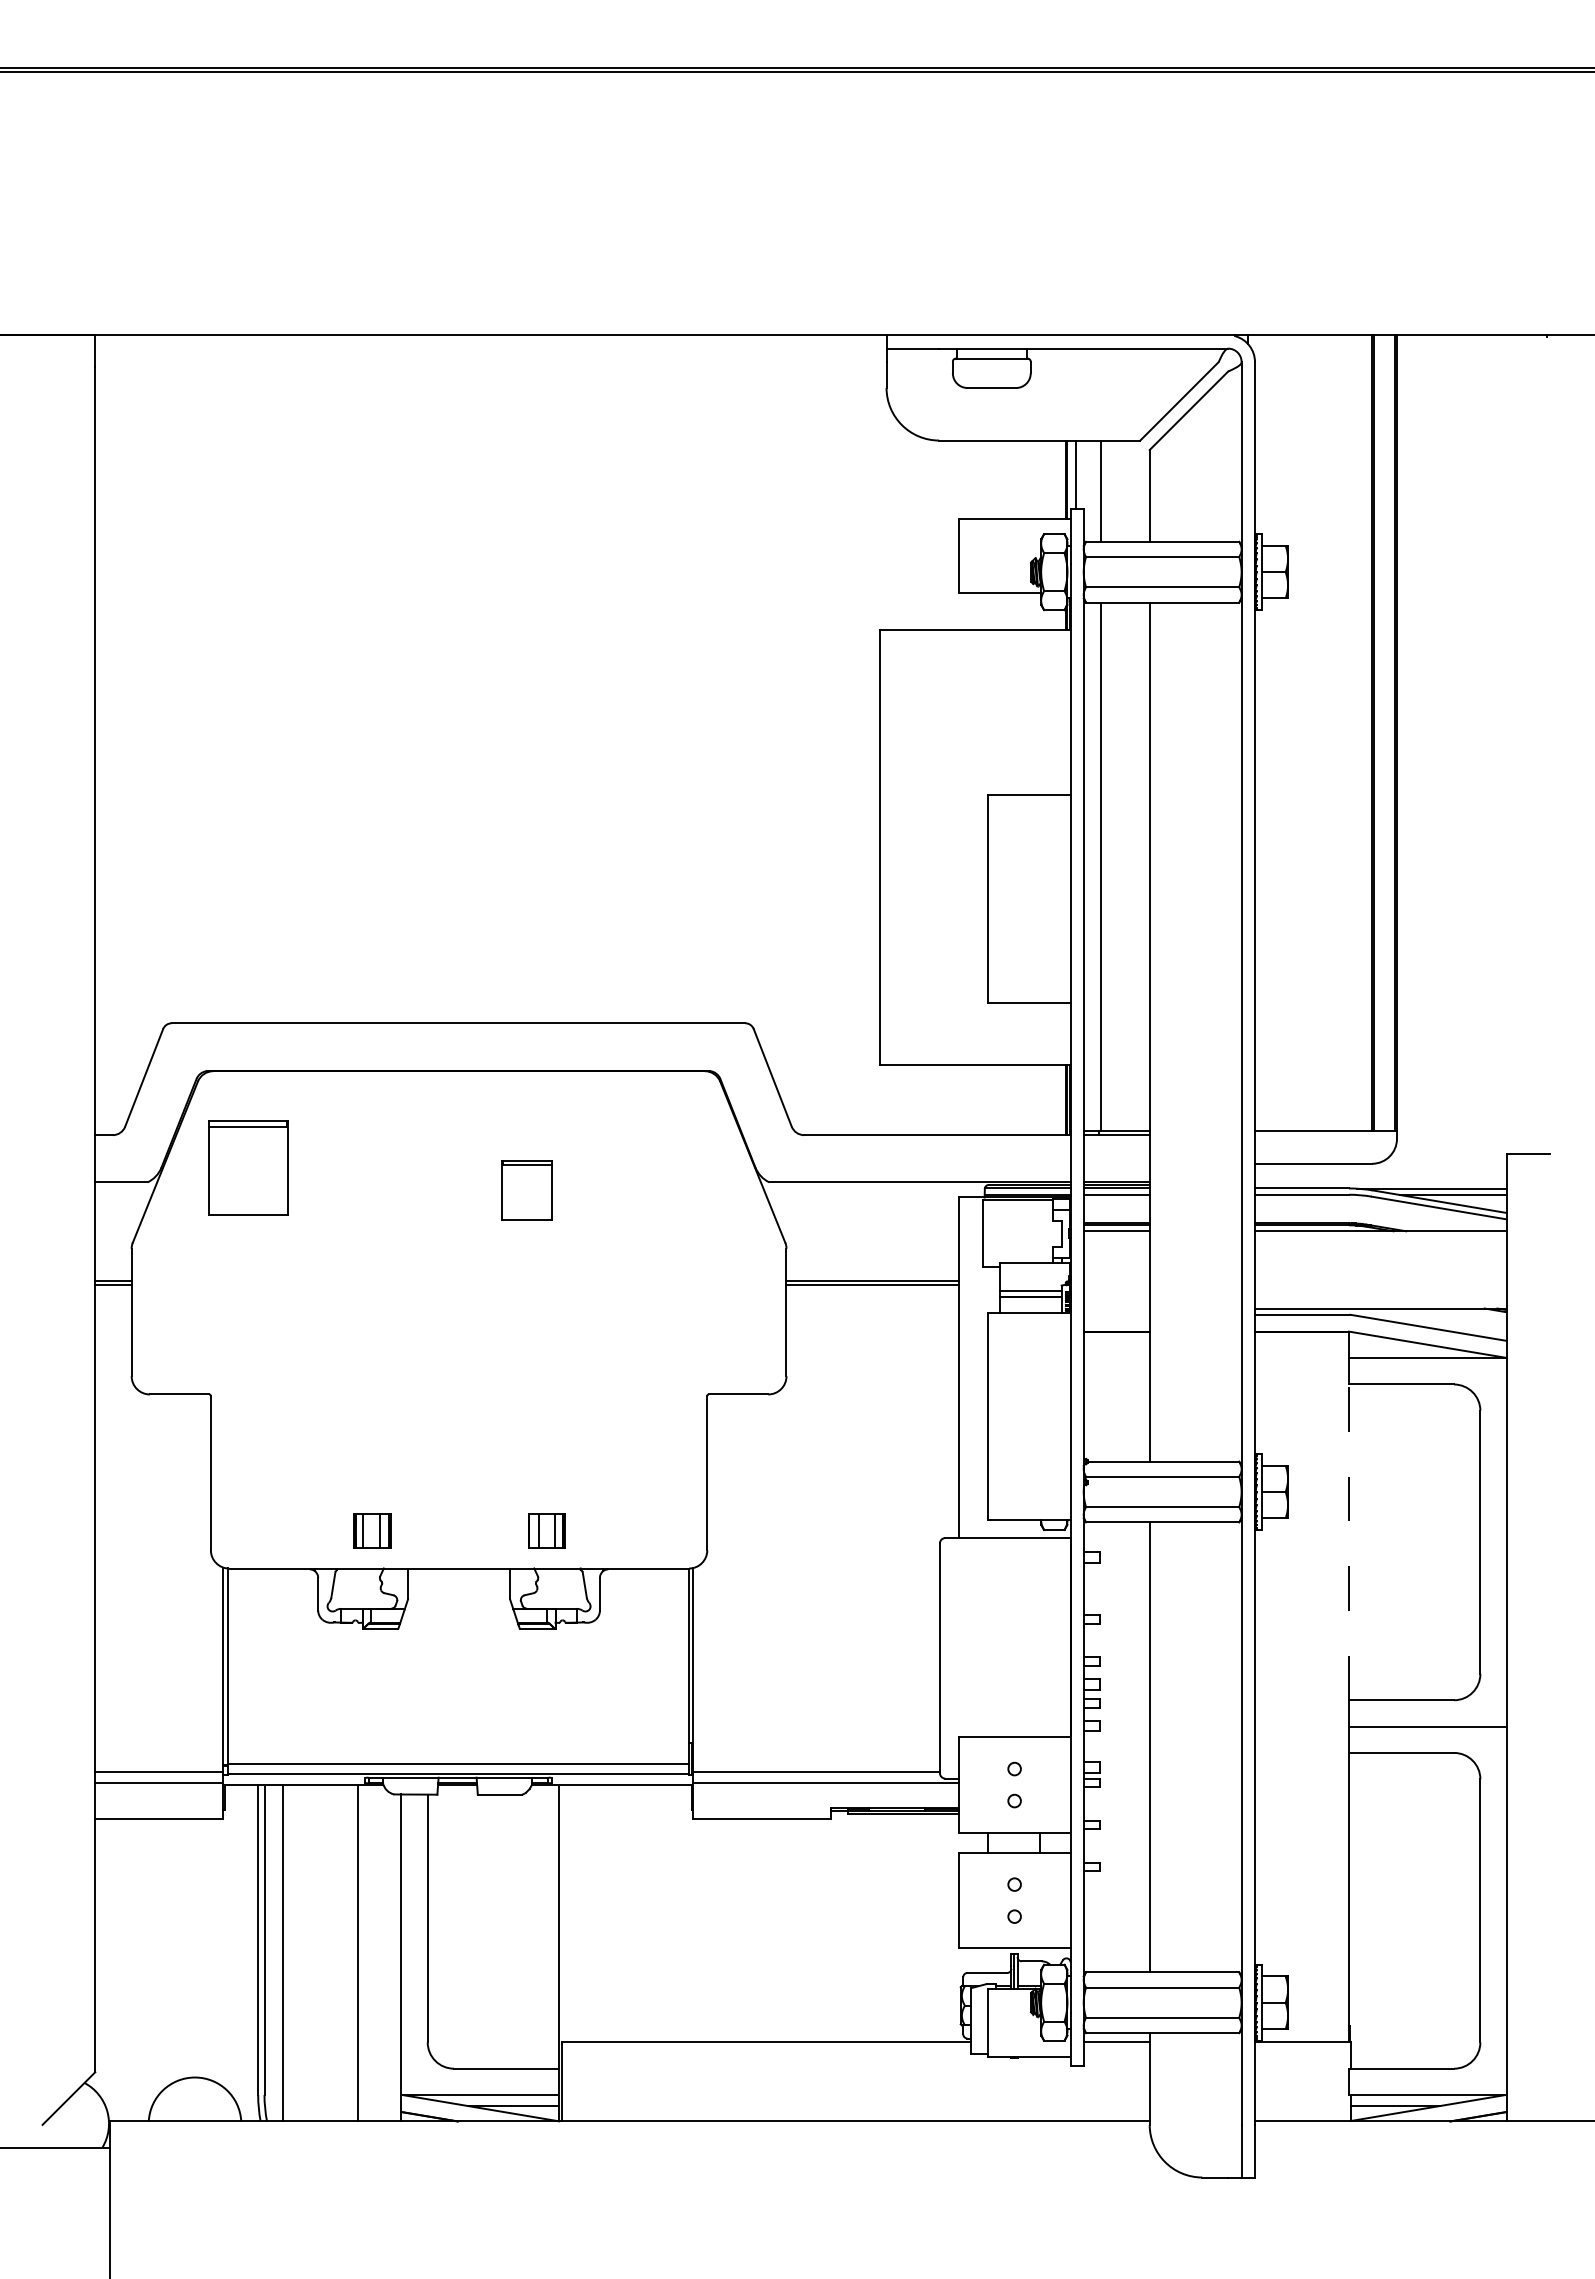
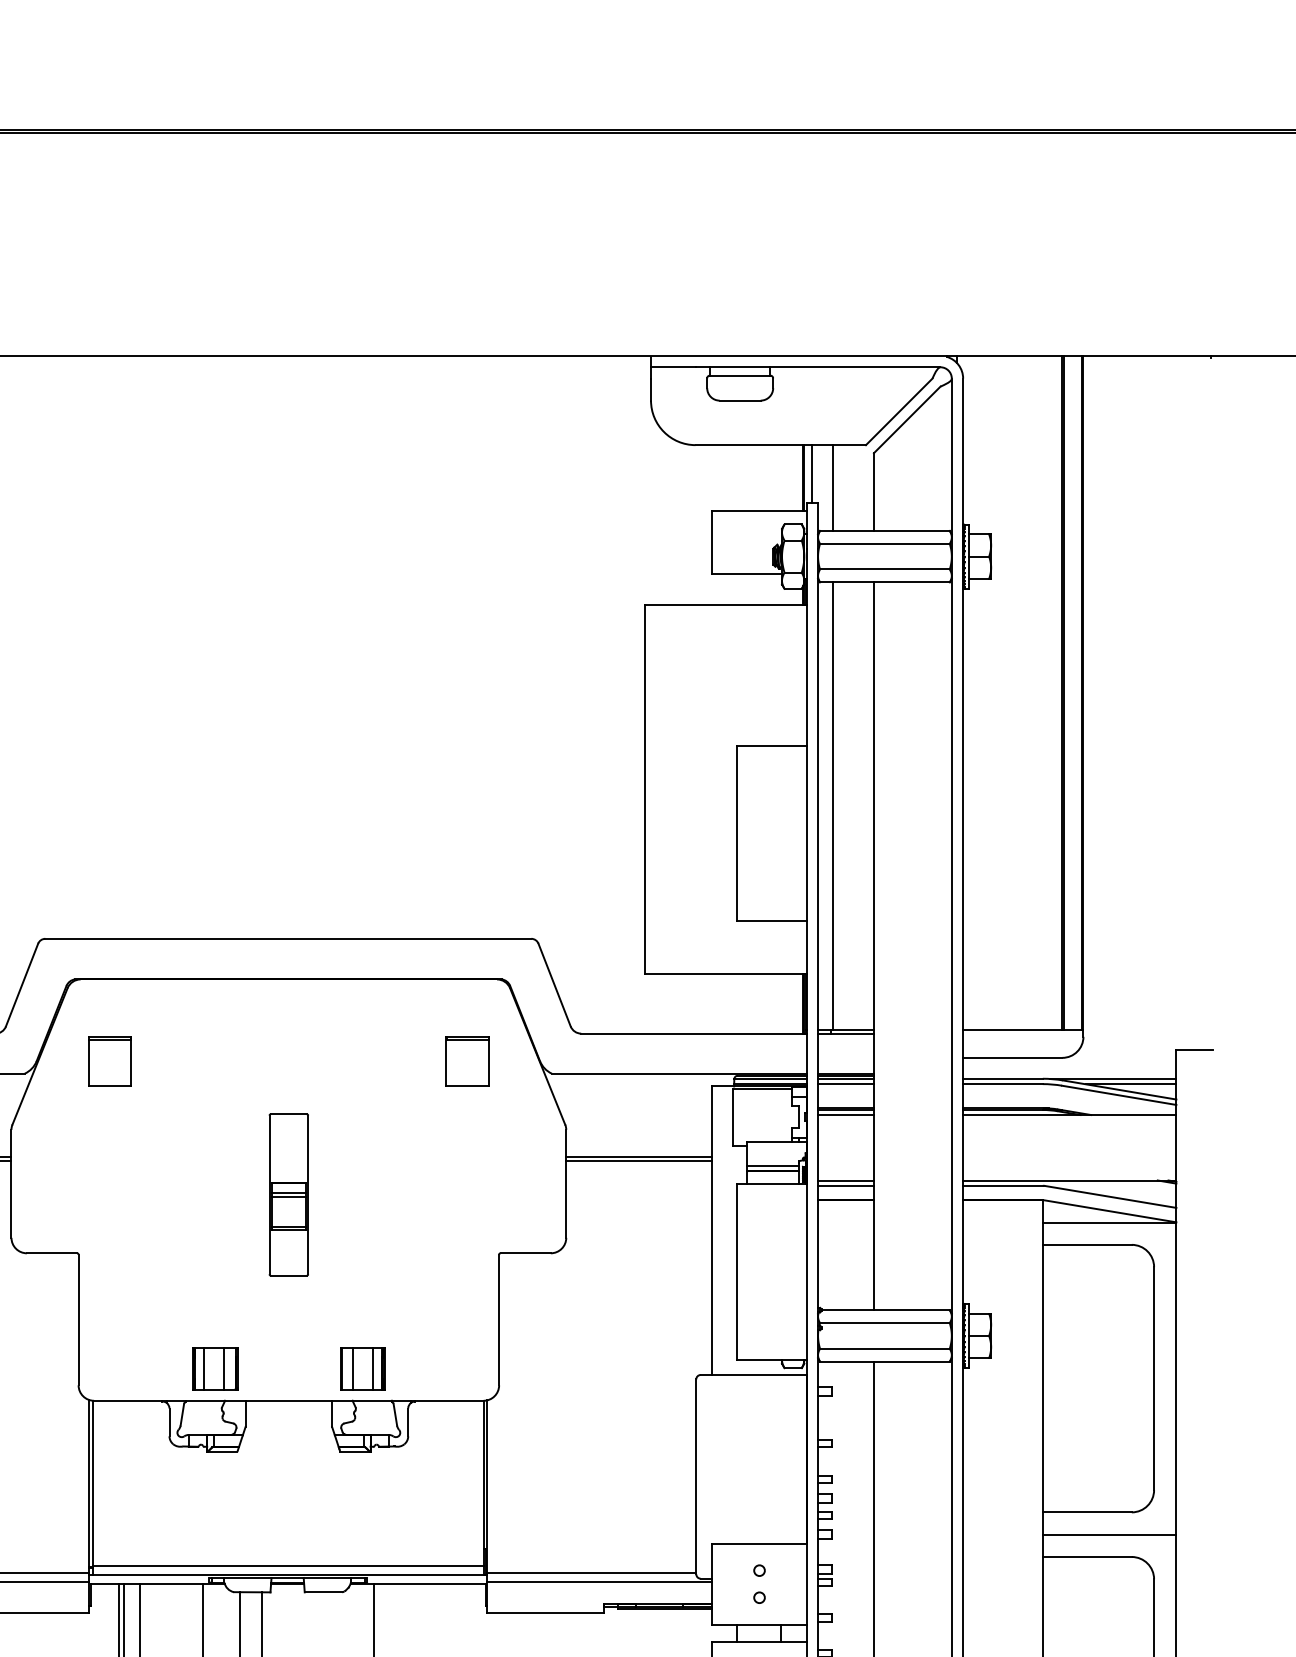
part: (247, 1168) -> (109, 1061), size x0.62
part: (526, 1190) -> (467, 1061), moved
line: (1116, 1308) -> (845, 1180), added
line: (1116, 1314) -> (845, 1185), added
part: (458, 1325) -> (288, 1194), added
part: (372, 1530) -> (215, 1368), size x1.43
part: (546, 1530) -> (362, 1368), size x1.43
line: (1348, 1542) -> (1042, 1378), dashed -> solid

